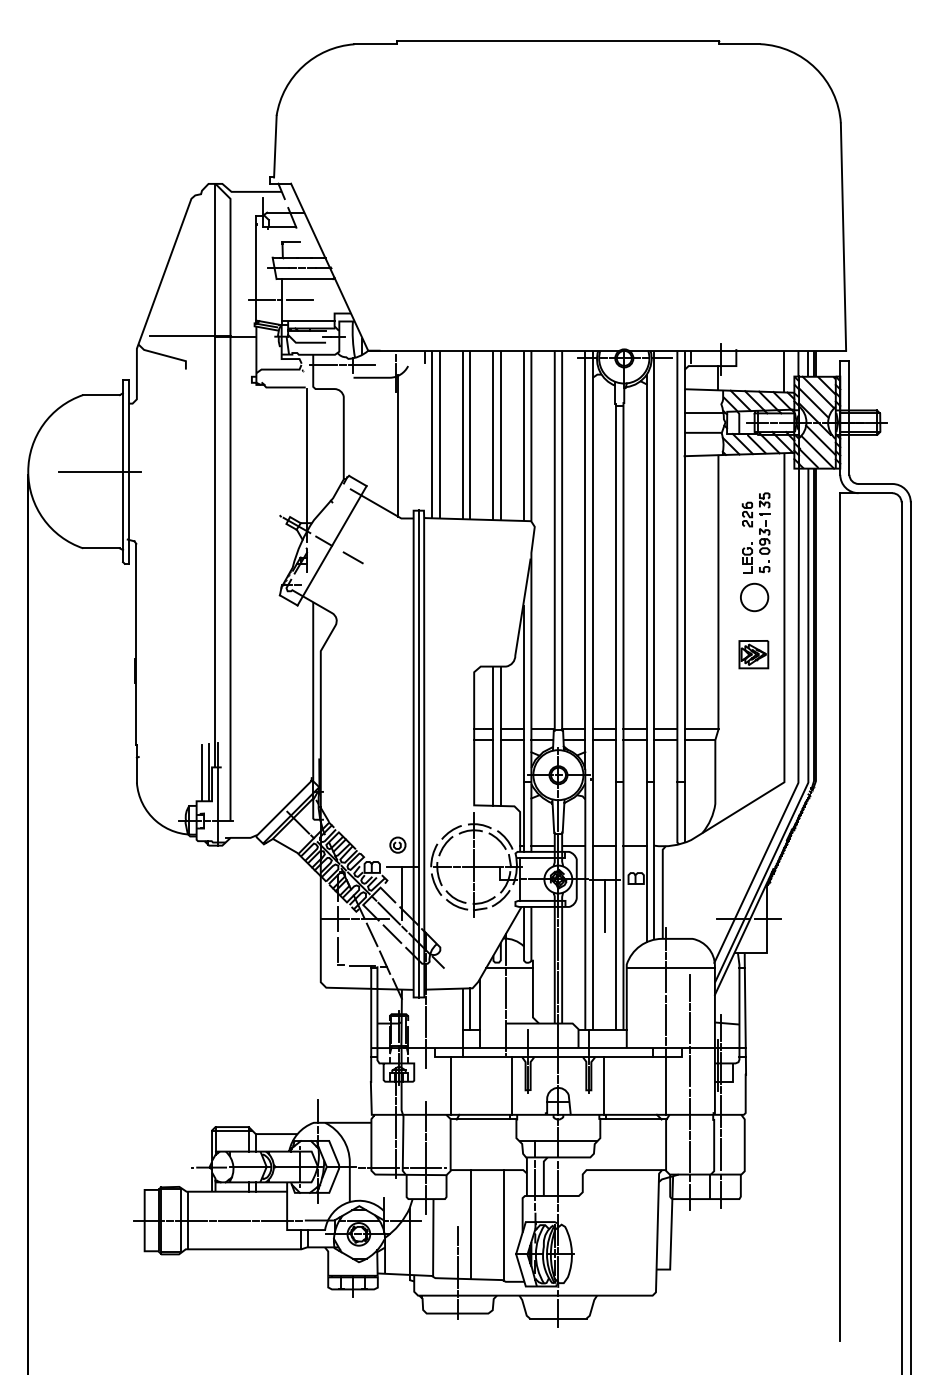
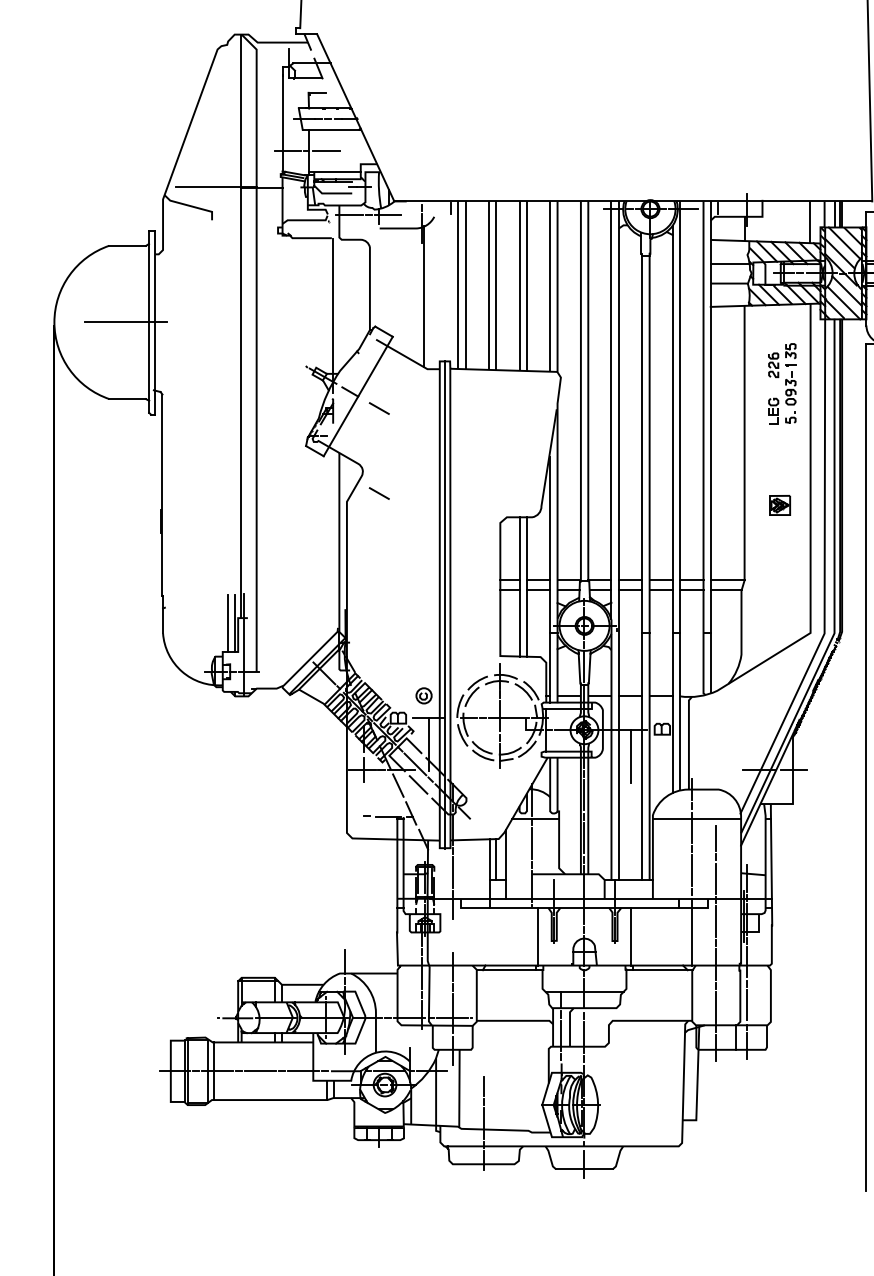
circle: (754, 597) -> (780, 448), removed
line: (352, 642) -> (378, 493), added
part: (753, 654) -> (779, 505), size x0.7
line: (337, 949) -> (363, 800), removed
line: (451, 1085) -> (477, 936), removed
line: (471, 1224) -> (497, 1075), removed
line: (504, 1225) -> (530, 1076), removed

